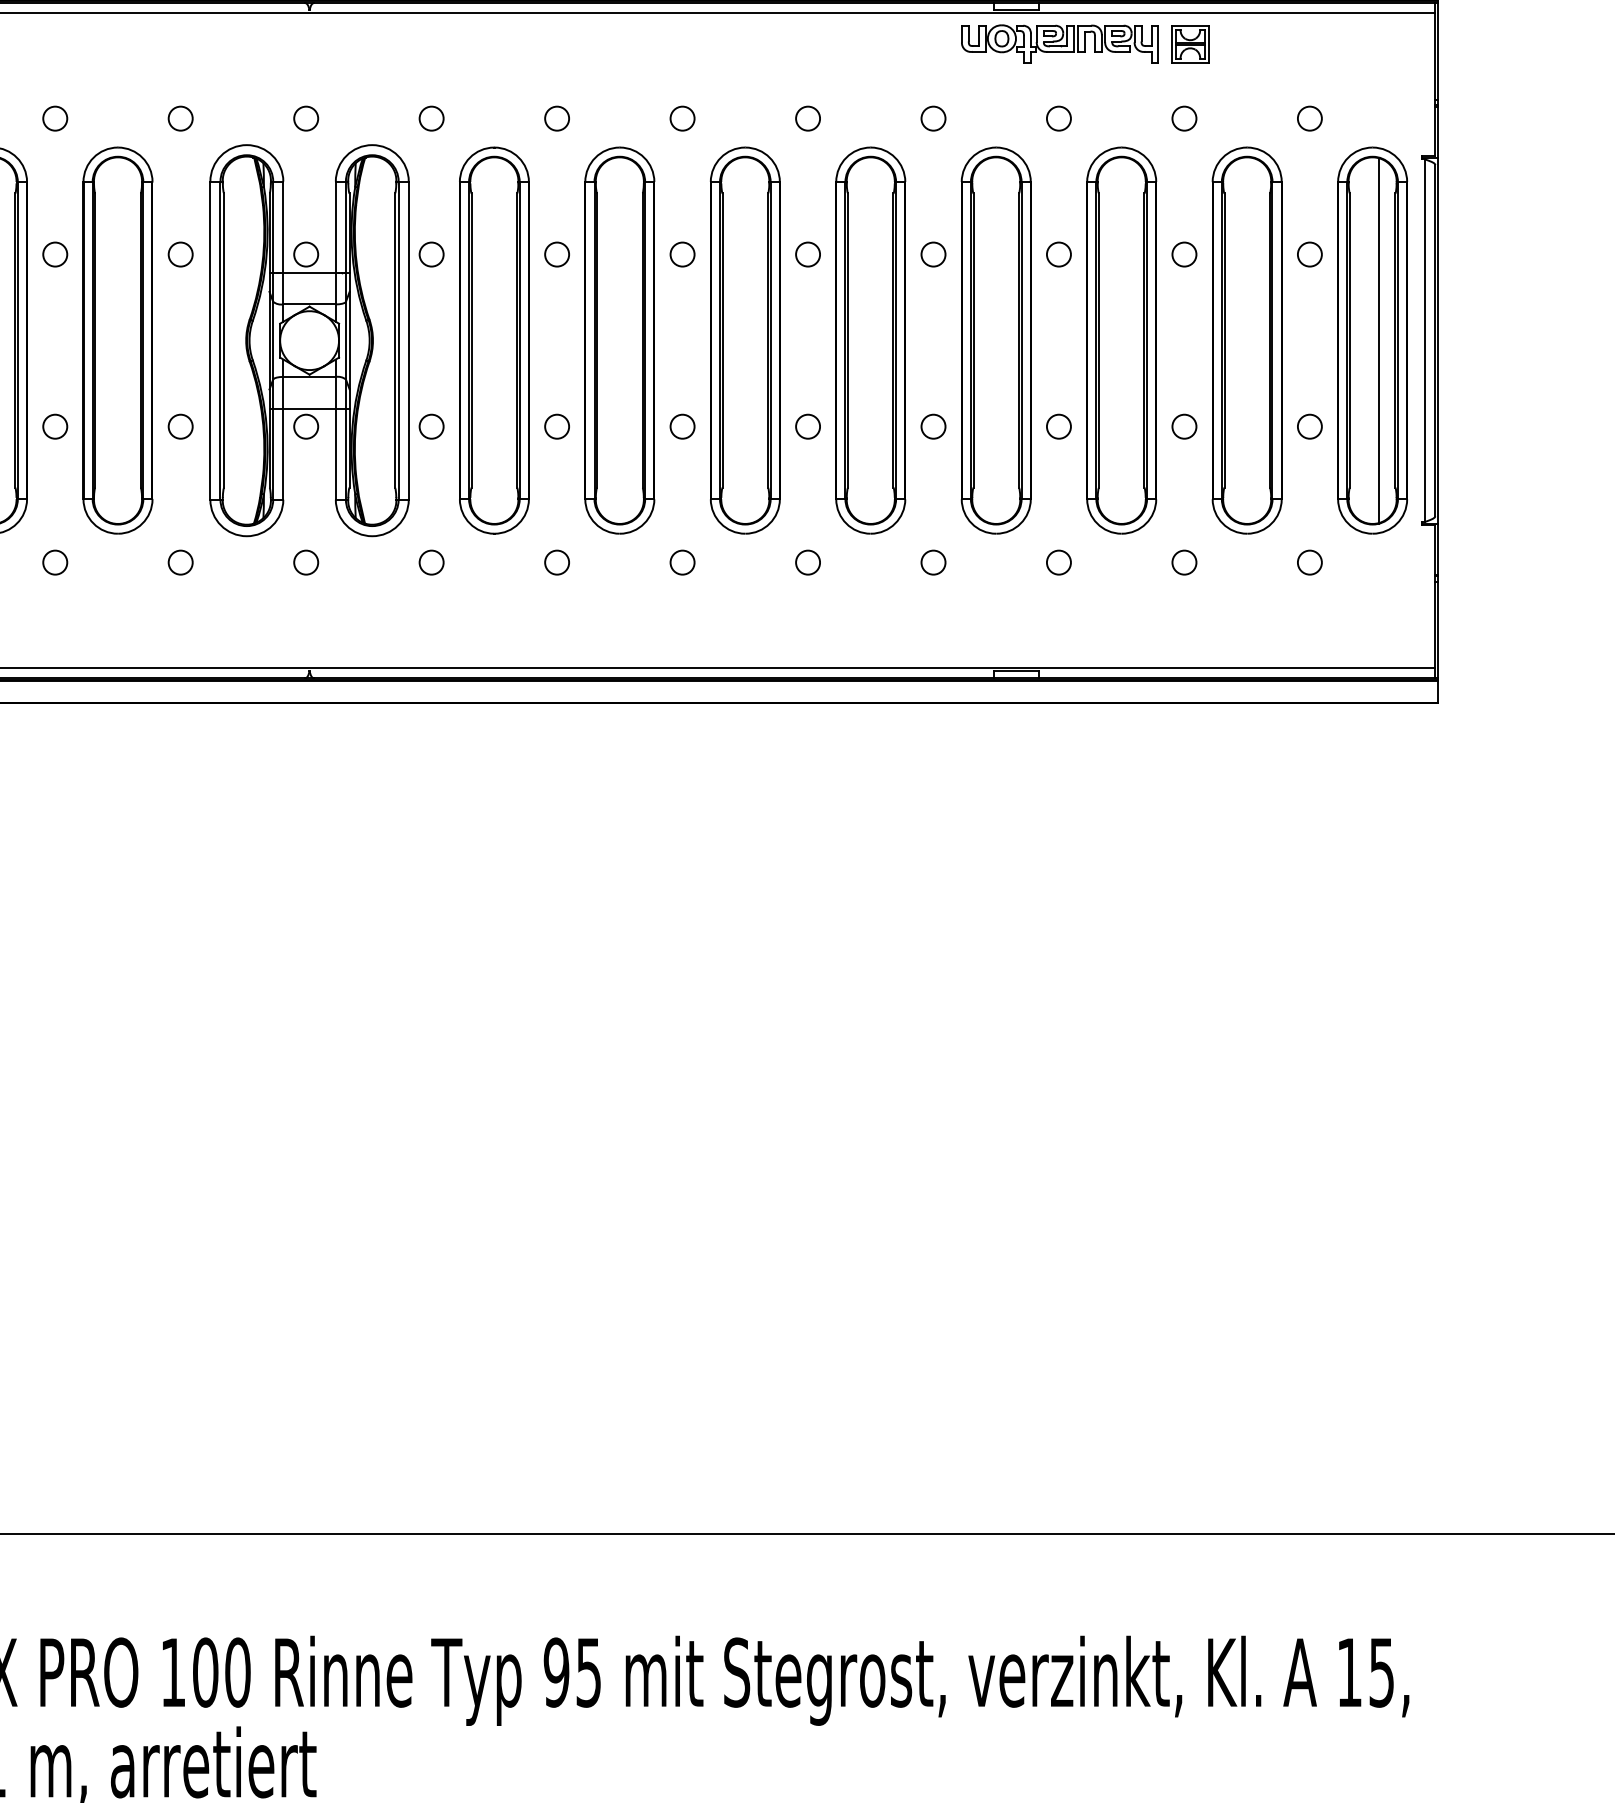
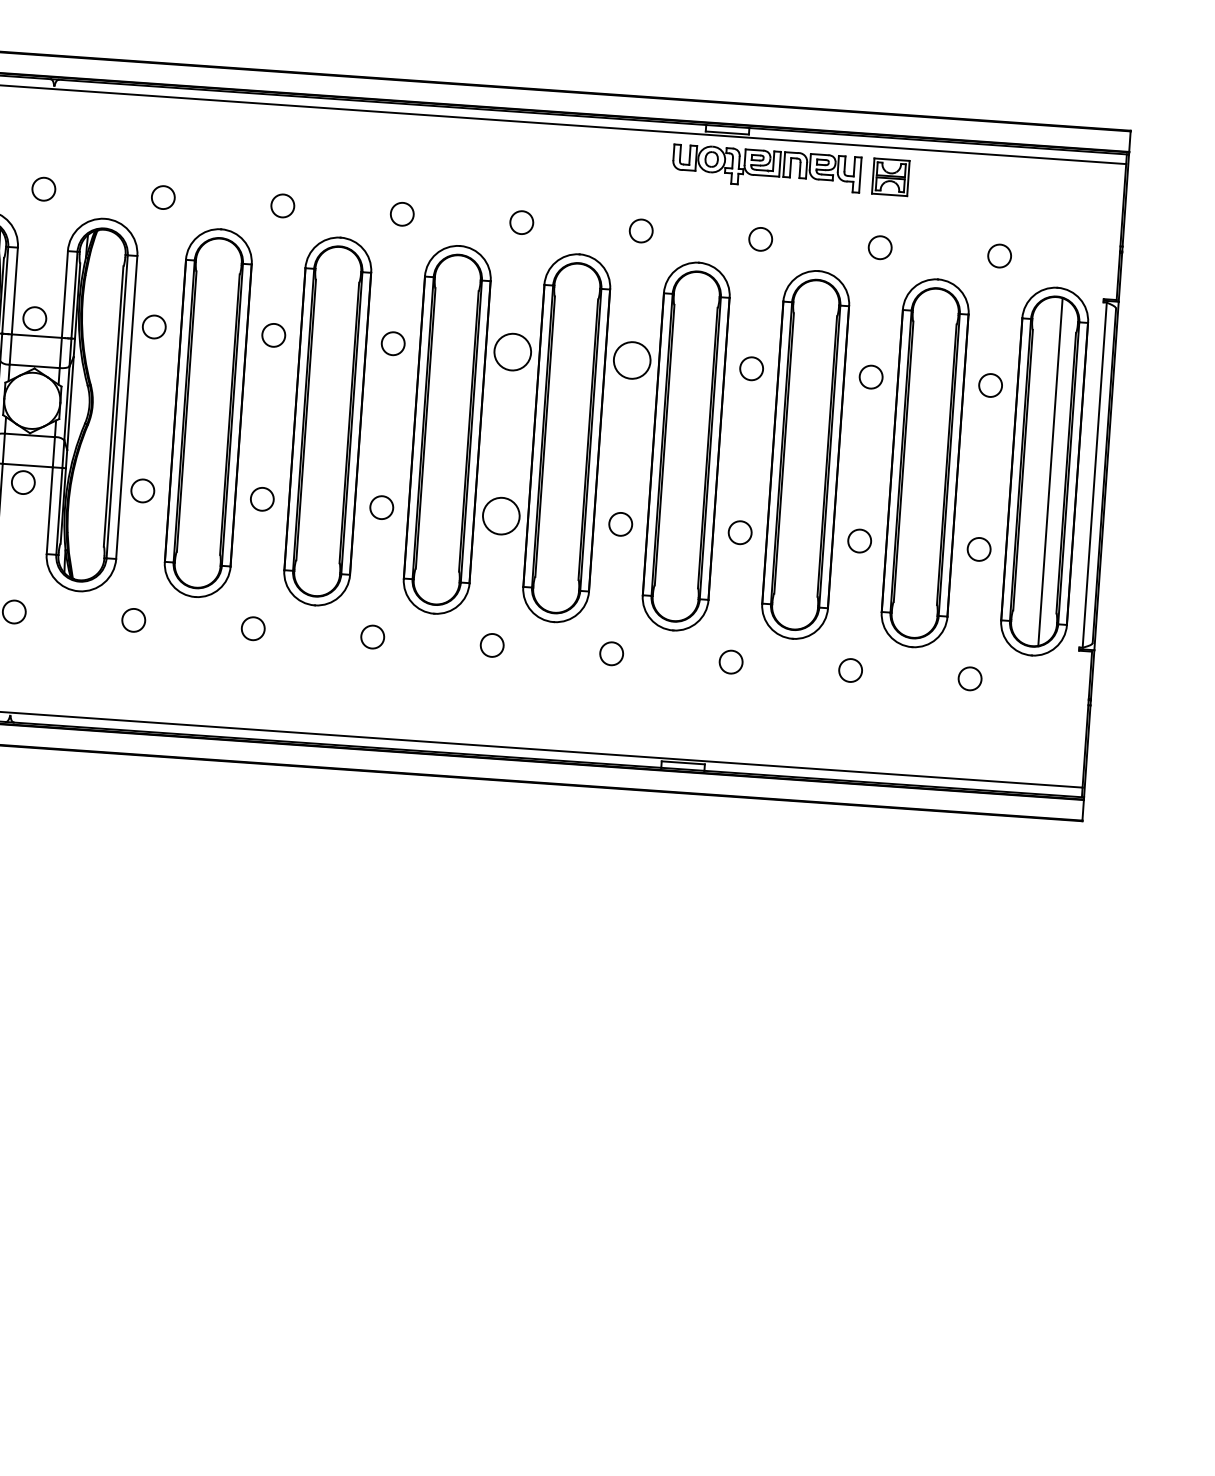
circle: (807, 254) -> (512, 351), size x1.6
circle: (933, 254) -> (632, 360), size x1.6
circle: (807, 426) -> (500, 515), size x1.6

